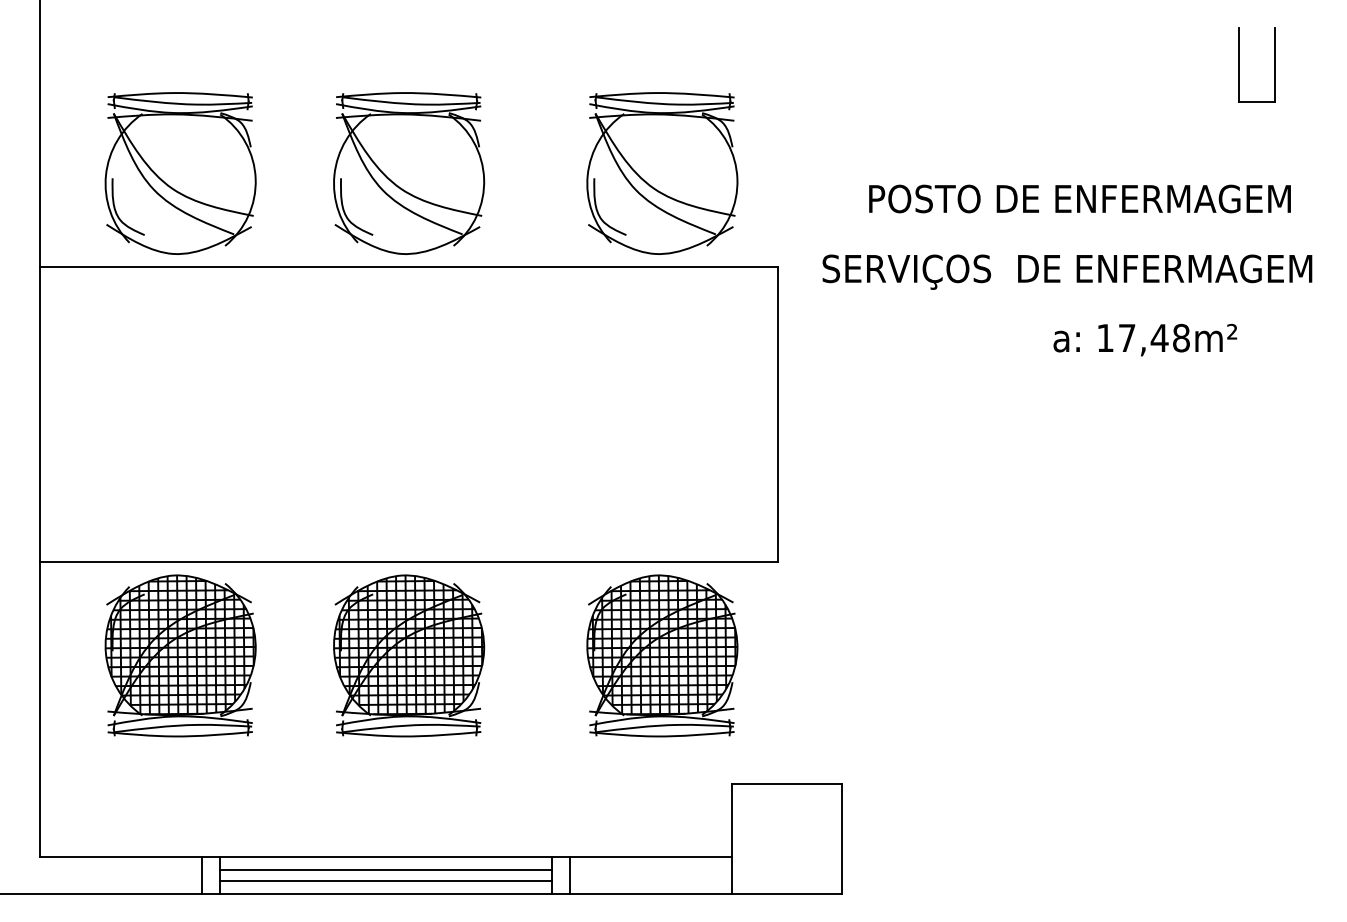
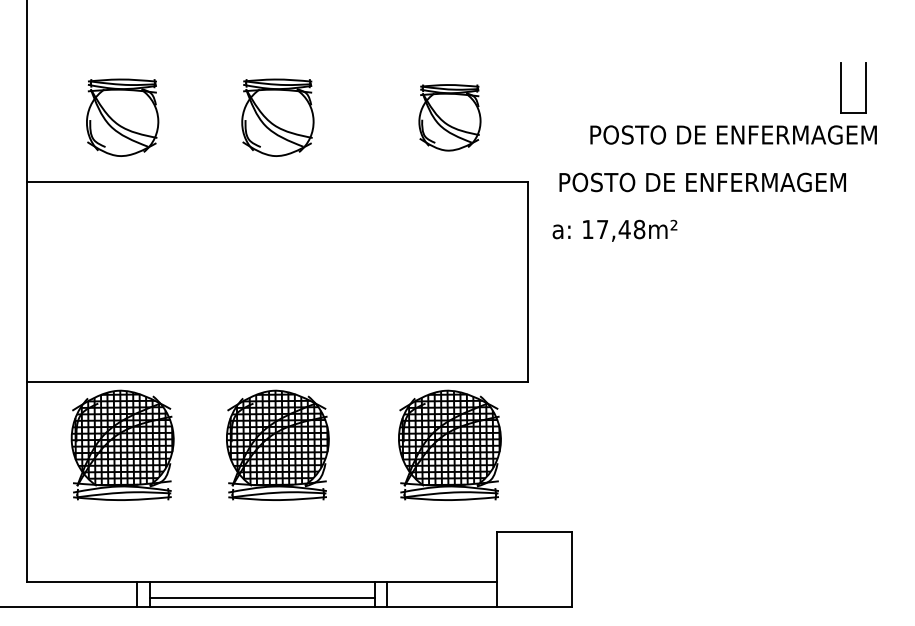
part: (1238, 64) -> (841, 87), moved
part: (180, 173) -> (122, 117), size x0.7
part: (408, 173) -> (277, 117), size x0.7
part: (661, 173) -> (449, 117), size x0.6
text: (1066, 271) -> (724, 184), SERVIÇOS  DE ENFERMAGEM -> POSTO DE ENFERMAGEM
text: (1144, 339) -> (614, 230), moved
line: (384, 869) -> (261, 590), removed

